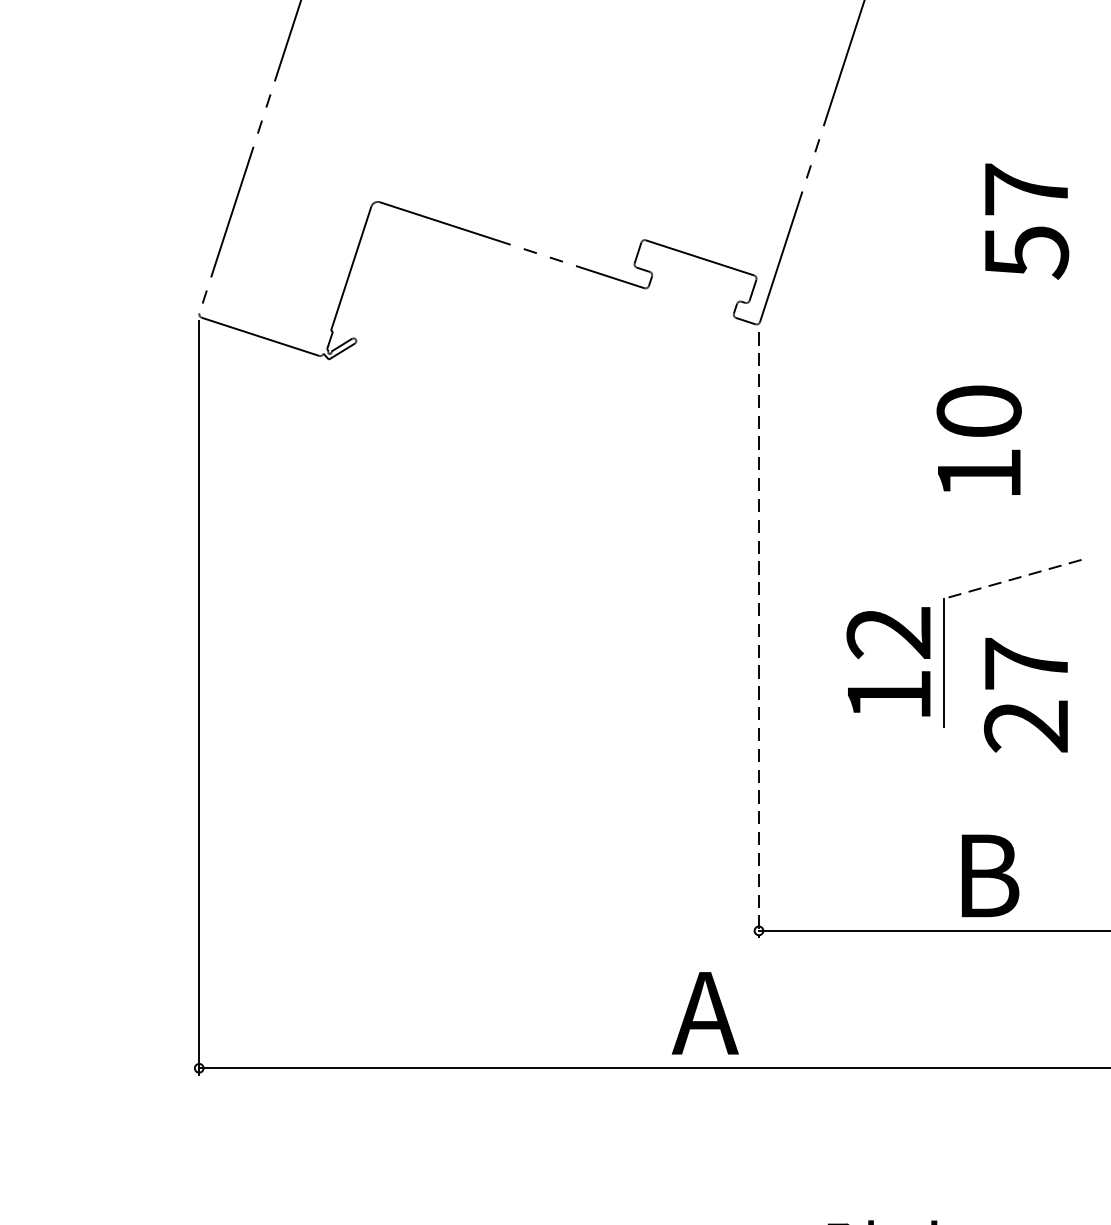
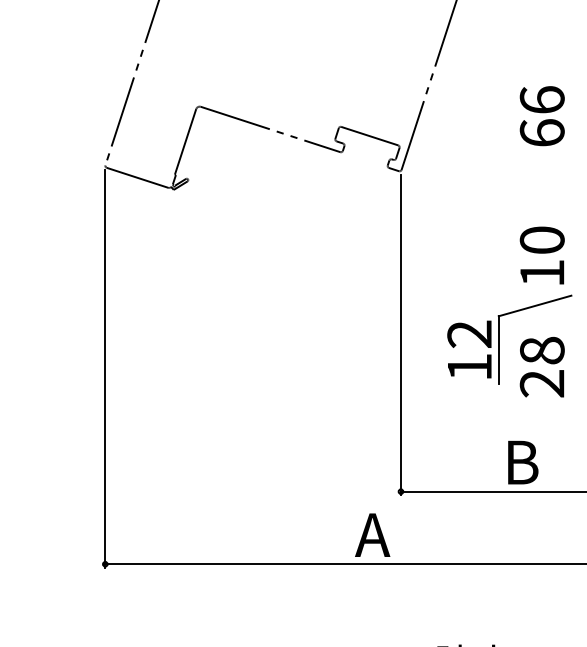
text: (1024, 220) -> (541, 116), 57 -> 66
text: (977, 440) -> (541, 255), moved
line: (1013, 578) -> (535, 305), dashed -> solid
line: (758, 635) -> (400, 335), dashed -> solid
text: (1026, 663) -> (542, 350), 27 -> 28

